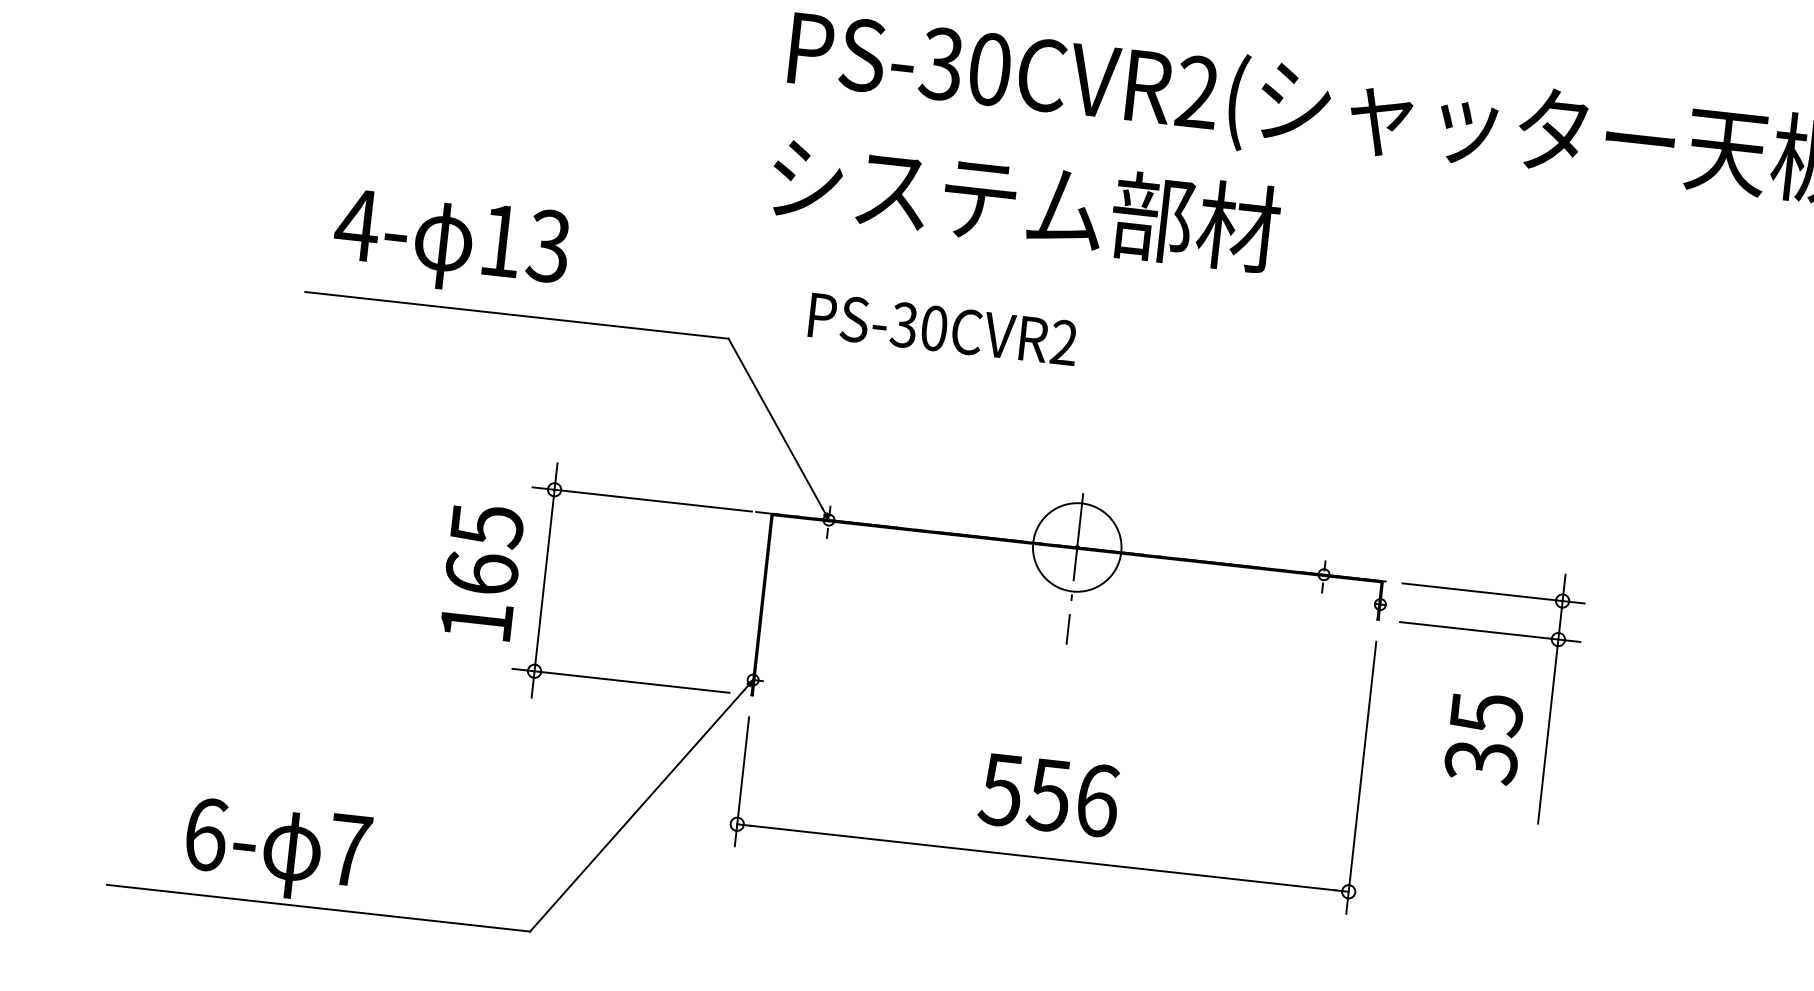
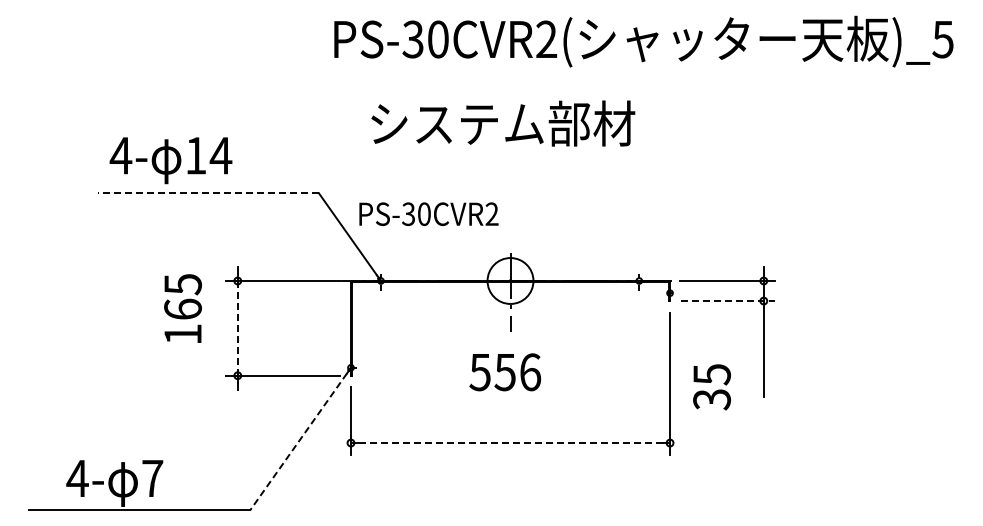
text: (1025, 203) -> (503, 123), moved
text: (548, 245) -> (220, 155), 13 -> 14
line: (515, 315) -> (207, 193), solid -> dashed
text: (942, 327) -> (428, 213), moved
text: (480, 571) -> (182, 308), moved
line: (544, 580) -> (237, 328), solid -> dashed
line: (1490, 632) -> (728, 301), solid -> dashed
text: (1482, 738) -> (711, 387), moved
text: (1049, 795) -> (505, 372), moved
line: (636, 810) -> (298, 441), solid -> dashed
text: (205, 834) -> (77, 478), 6- -> 4-
line: (1042, 858) -> (510, 443), solid -> dashed

